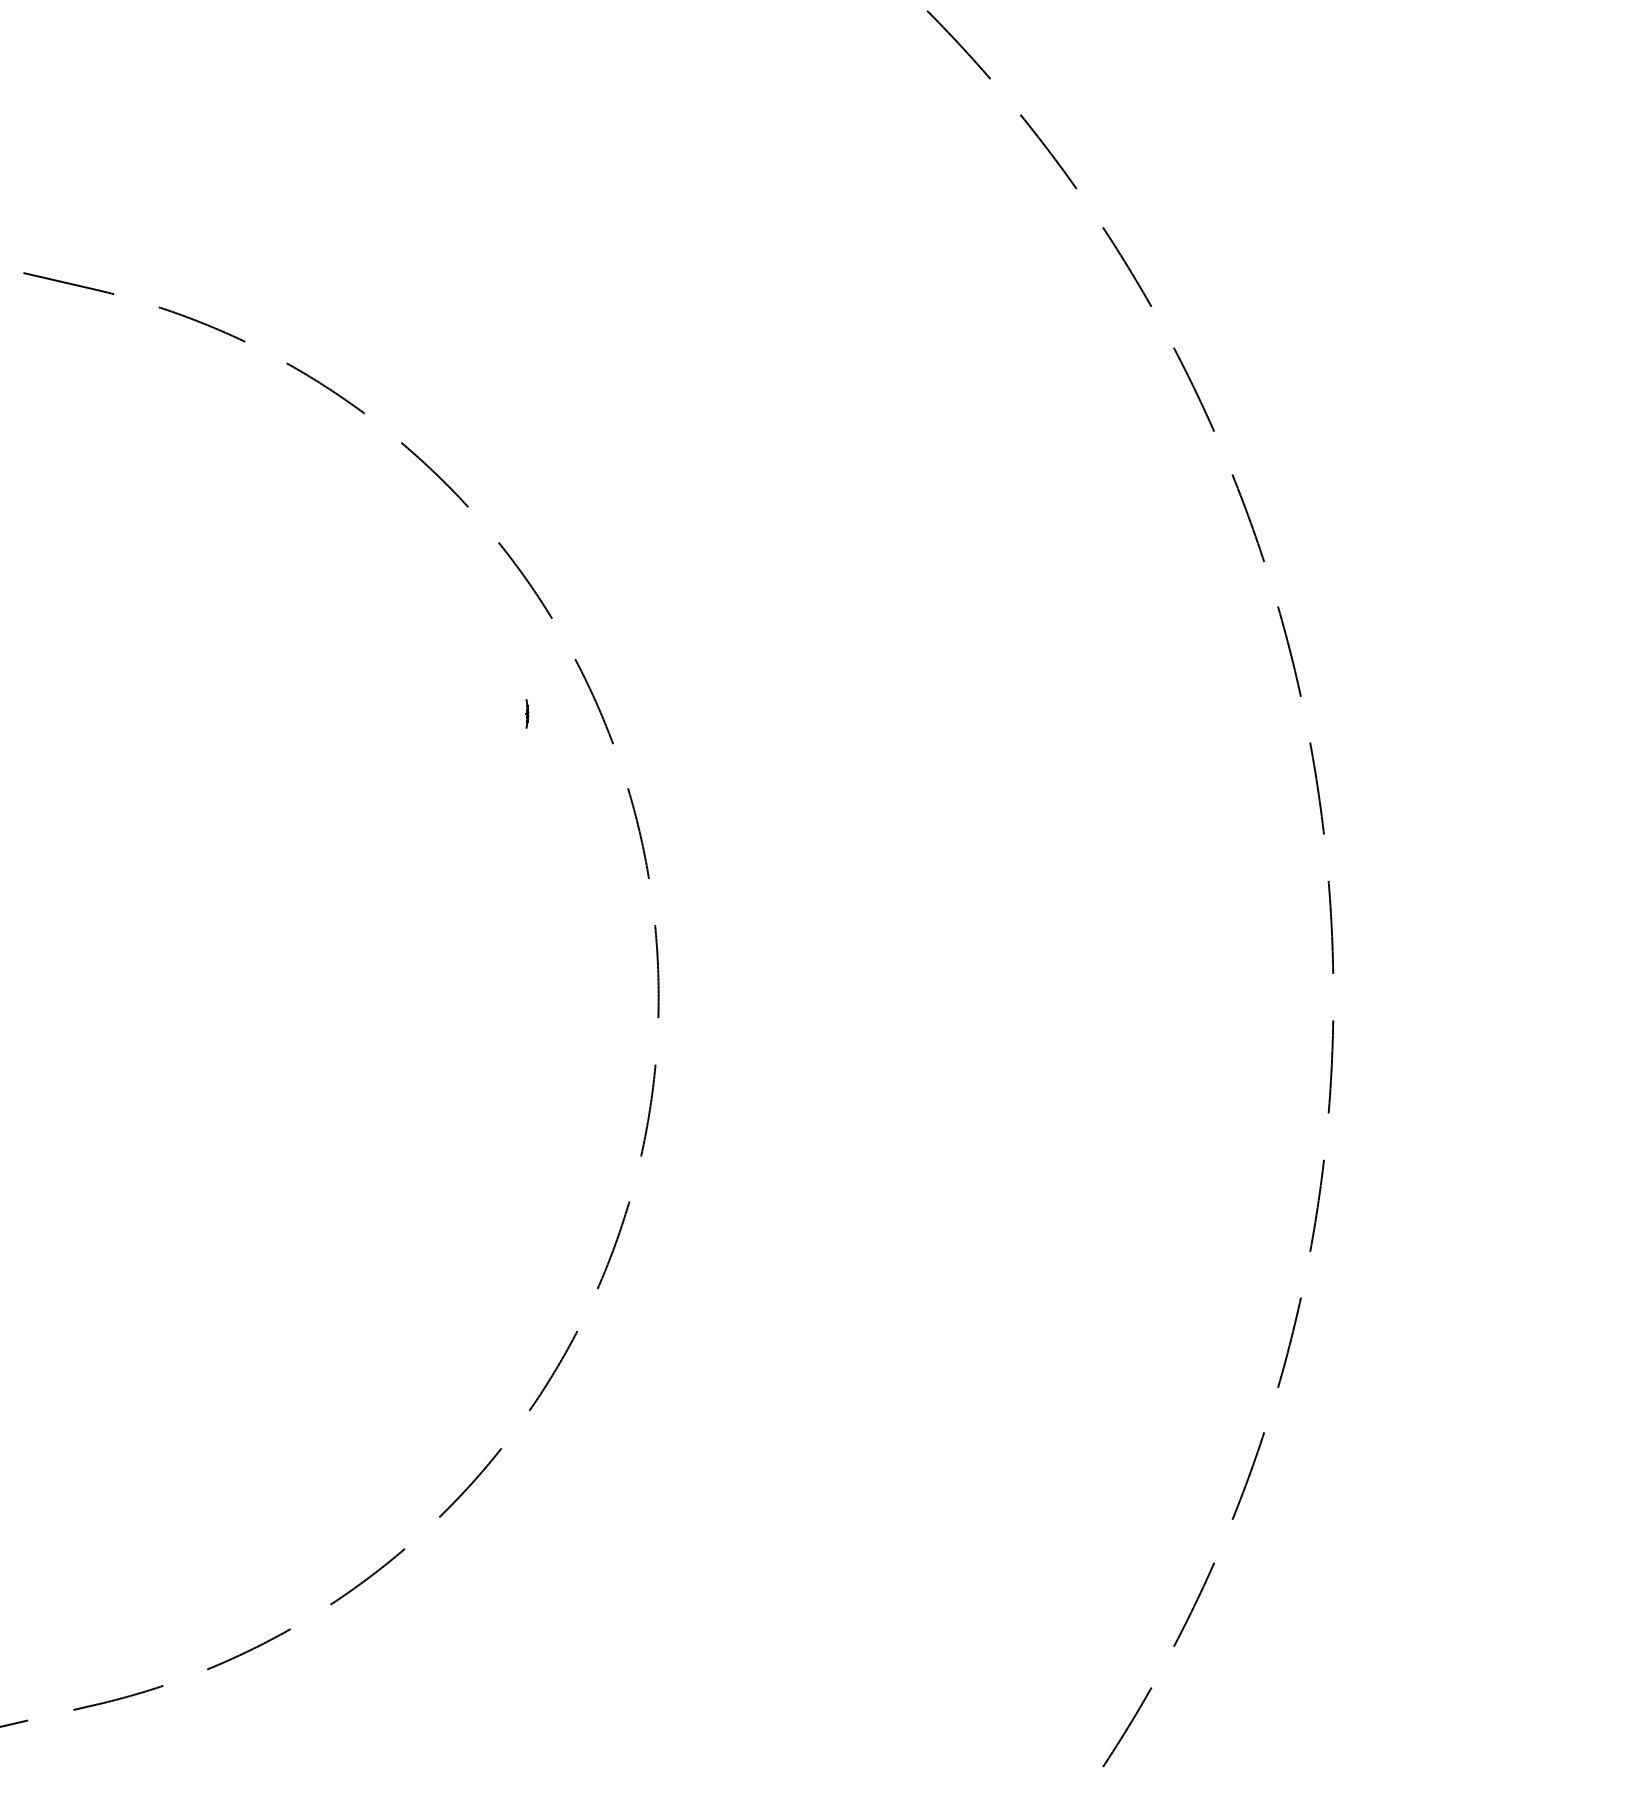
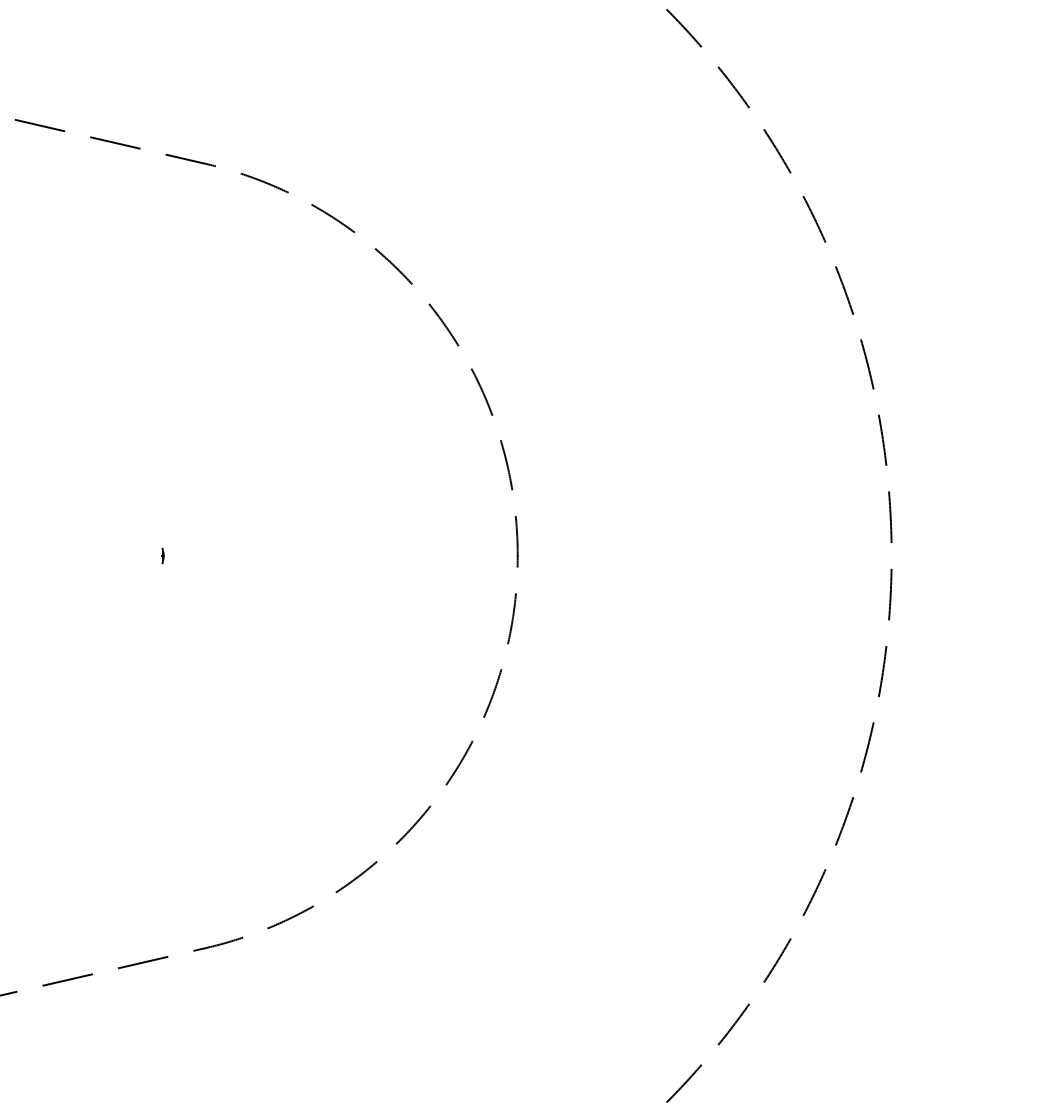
line: (526, 713) -> (162, 555), moved

